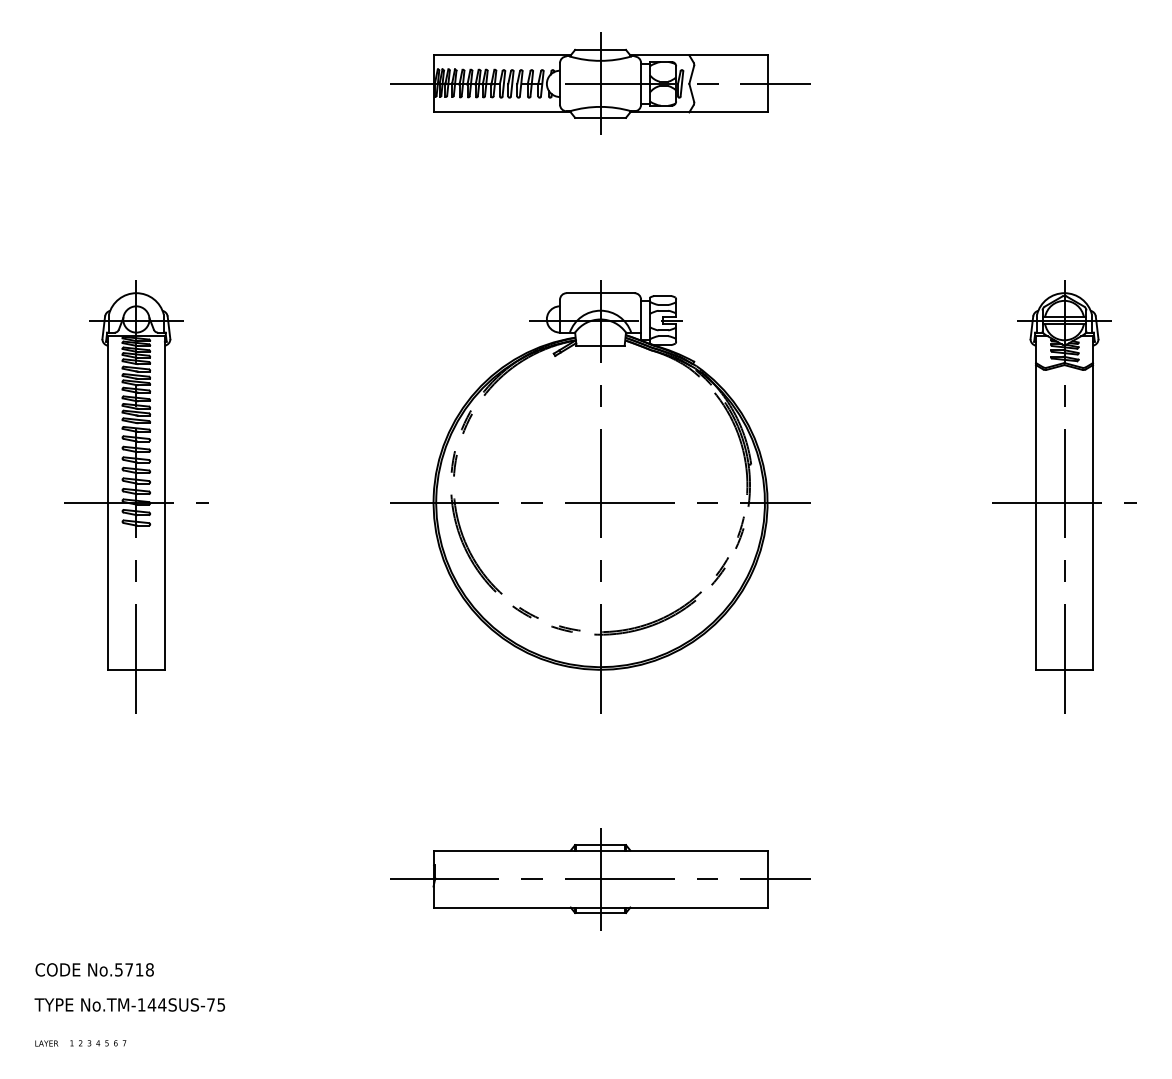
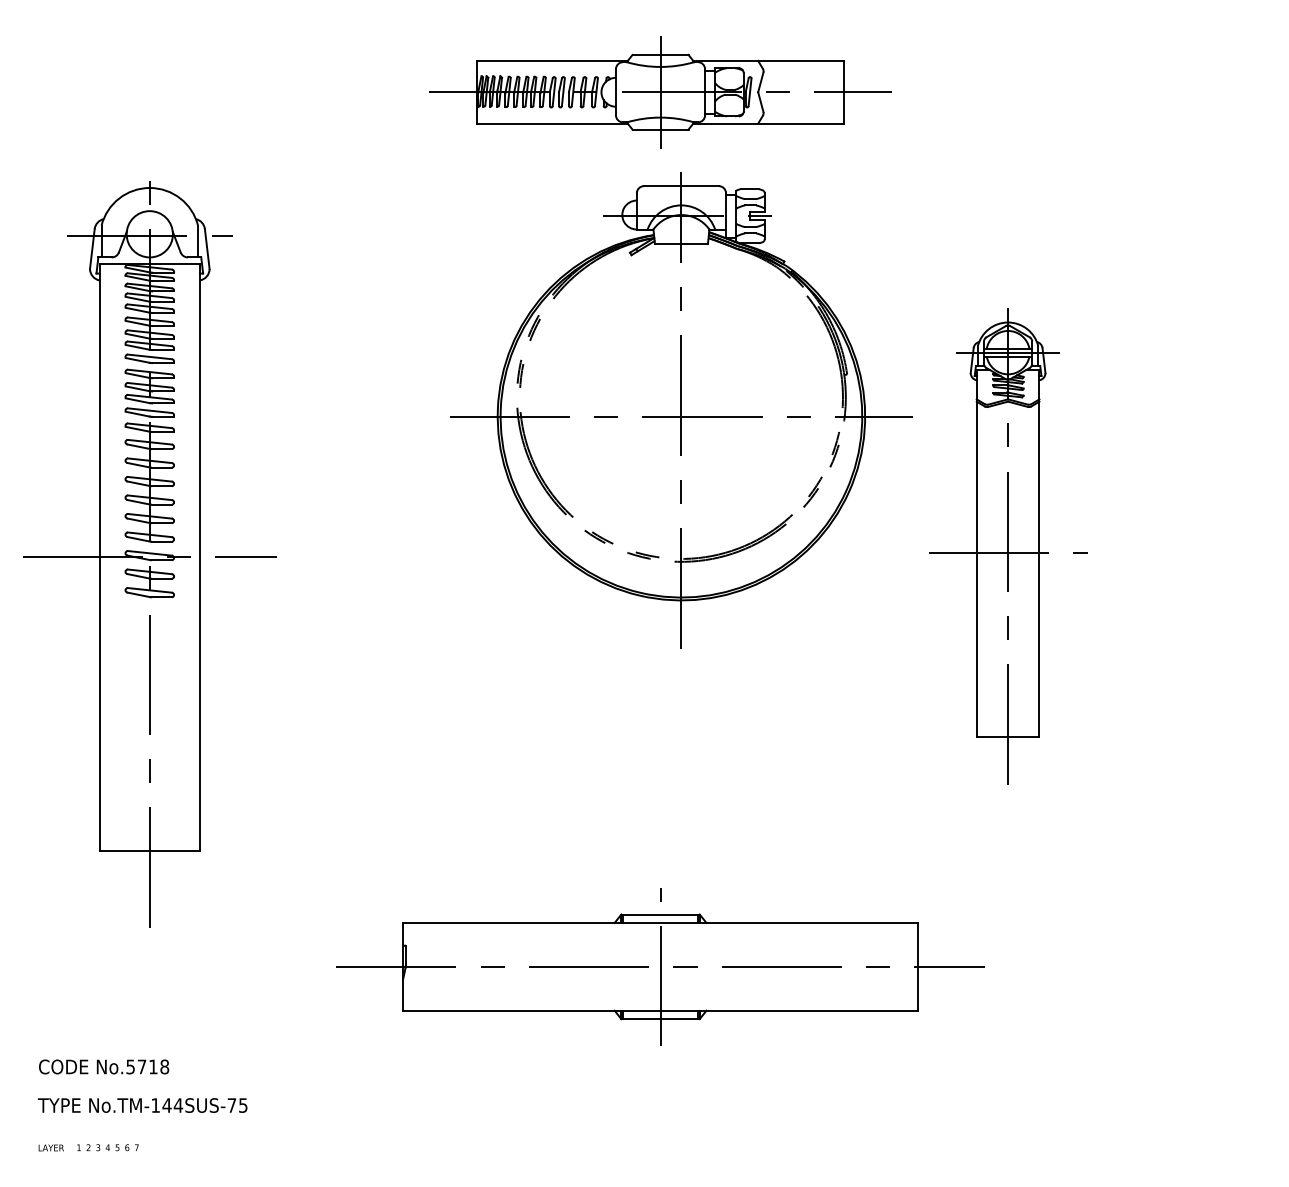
part: (136, 496) -> (150, 546), size x1.6
part: (600, 496) -> (681, 409), moved
part: (1064, 496) -> (1008, 546), moved
part: (600, 879) -> (660, 967), size x1.4

